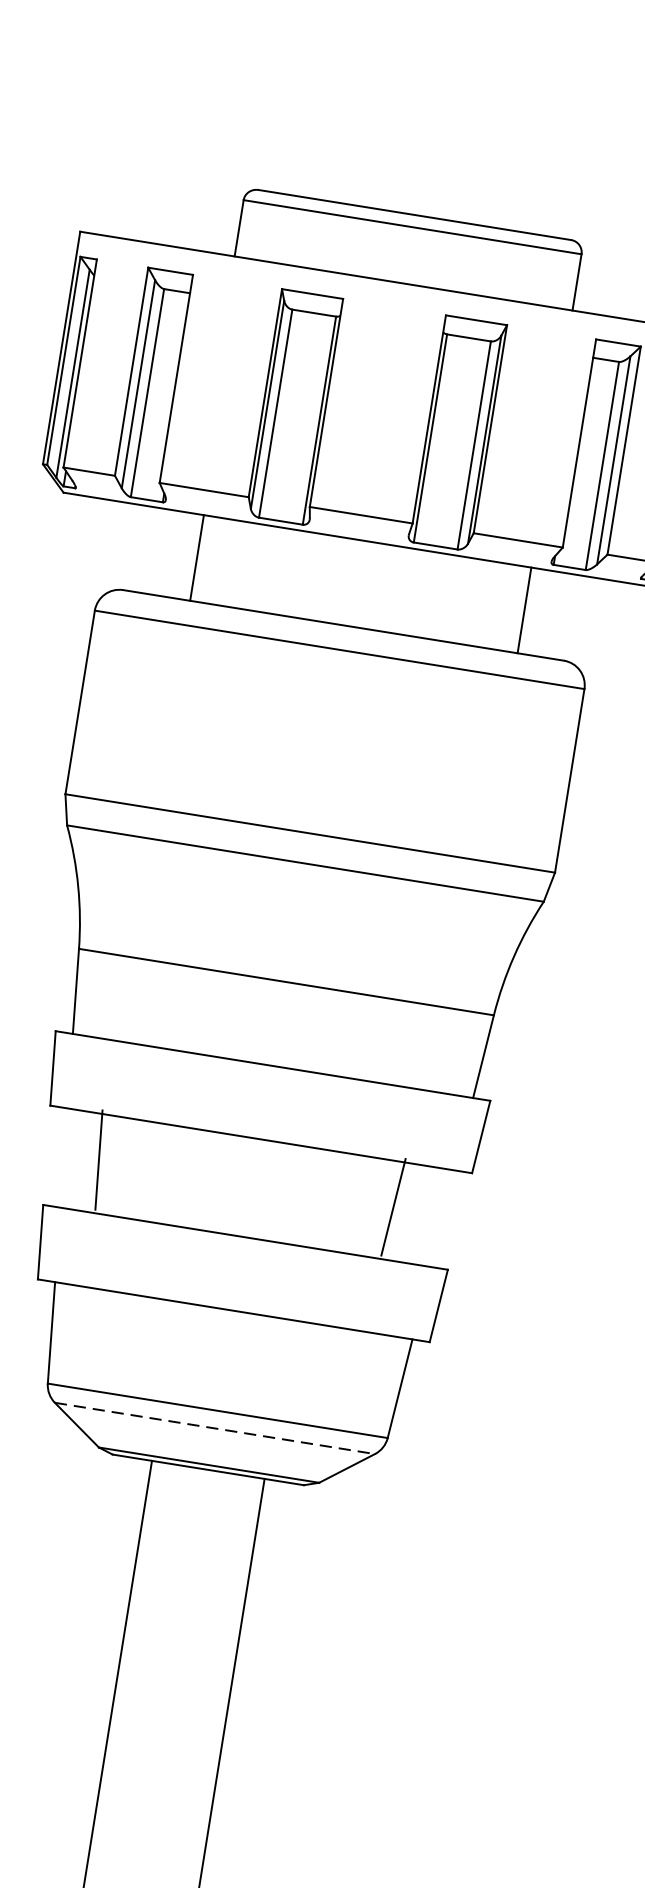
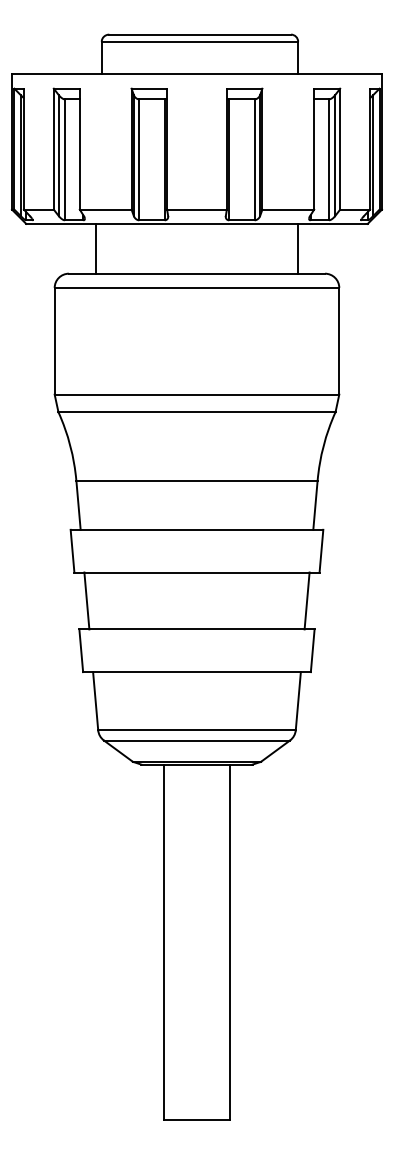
line: (196, 557) -> (95, 248), moved
line: (98, 1159) -> (86, 600), moved
line: (392, 1206) -> (306, 600), moved
line: (215, 1428) -> (197, 740), dashed -> solid

